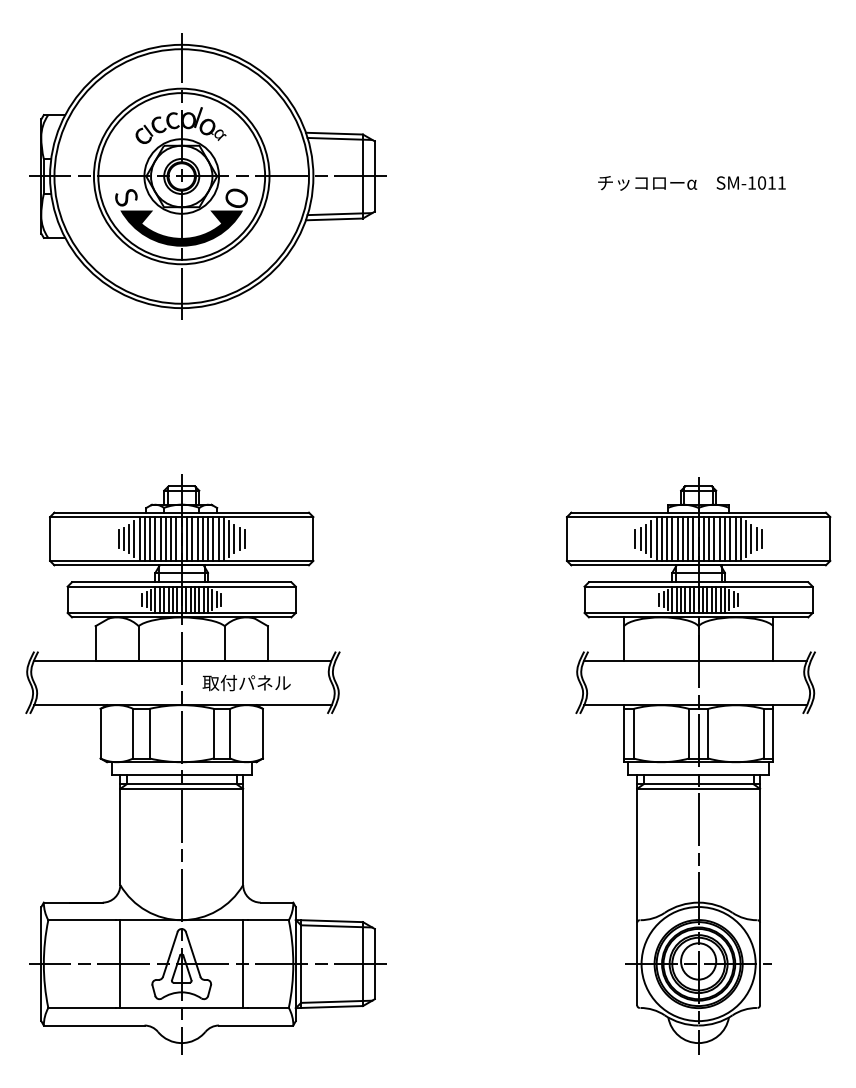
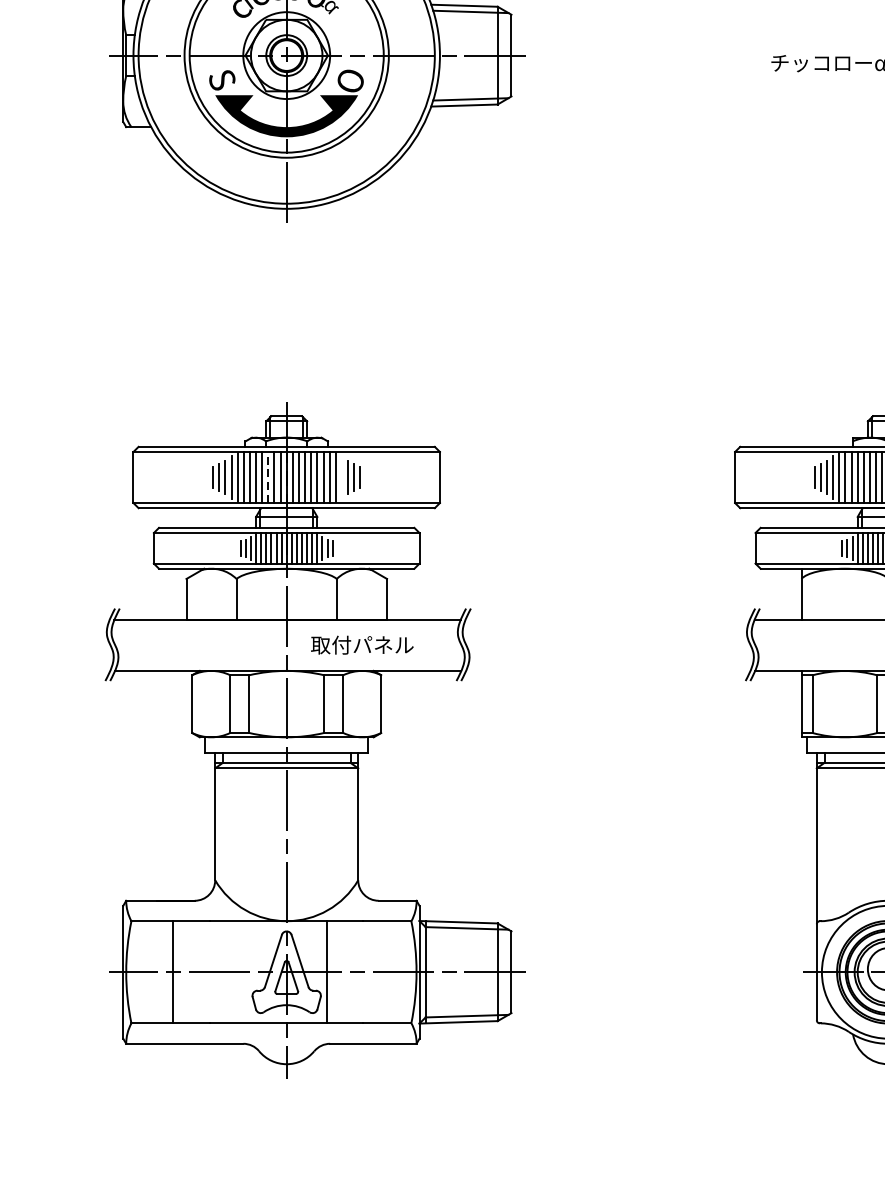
line: (229, 538) -> (342, 476), removed
line: (165, 539) -> (267, 478), solid -> dashed
line: (120, 963) -> (173, 971), moved
line: (243, 963) -> (327, 971), moved

